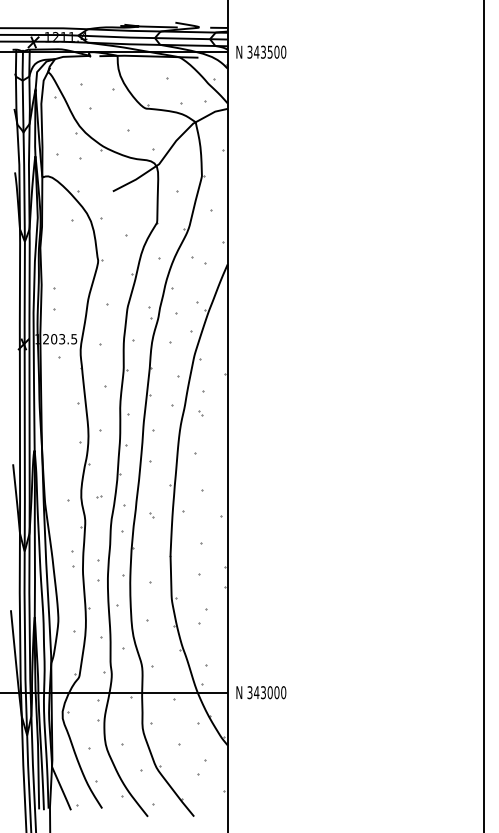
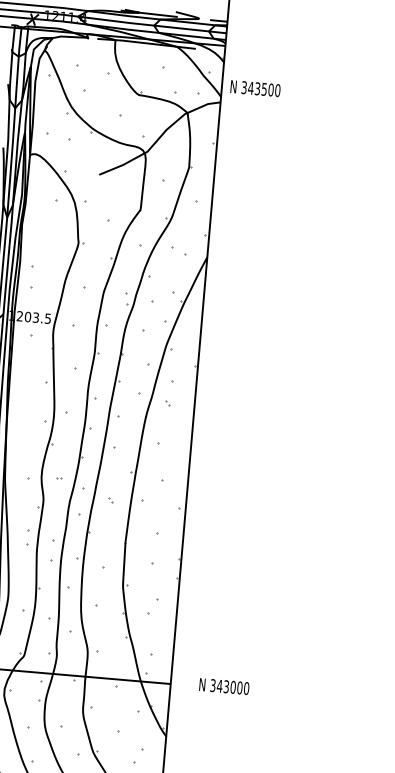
text: (261, 51) -> (255, 87), moved
text: (261, 692) -> (224, 686), moved

